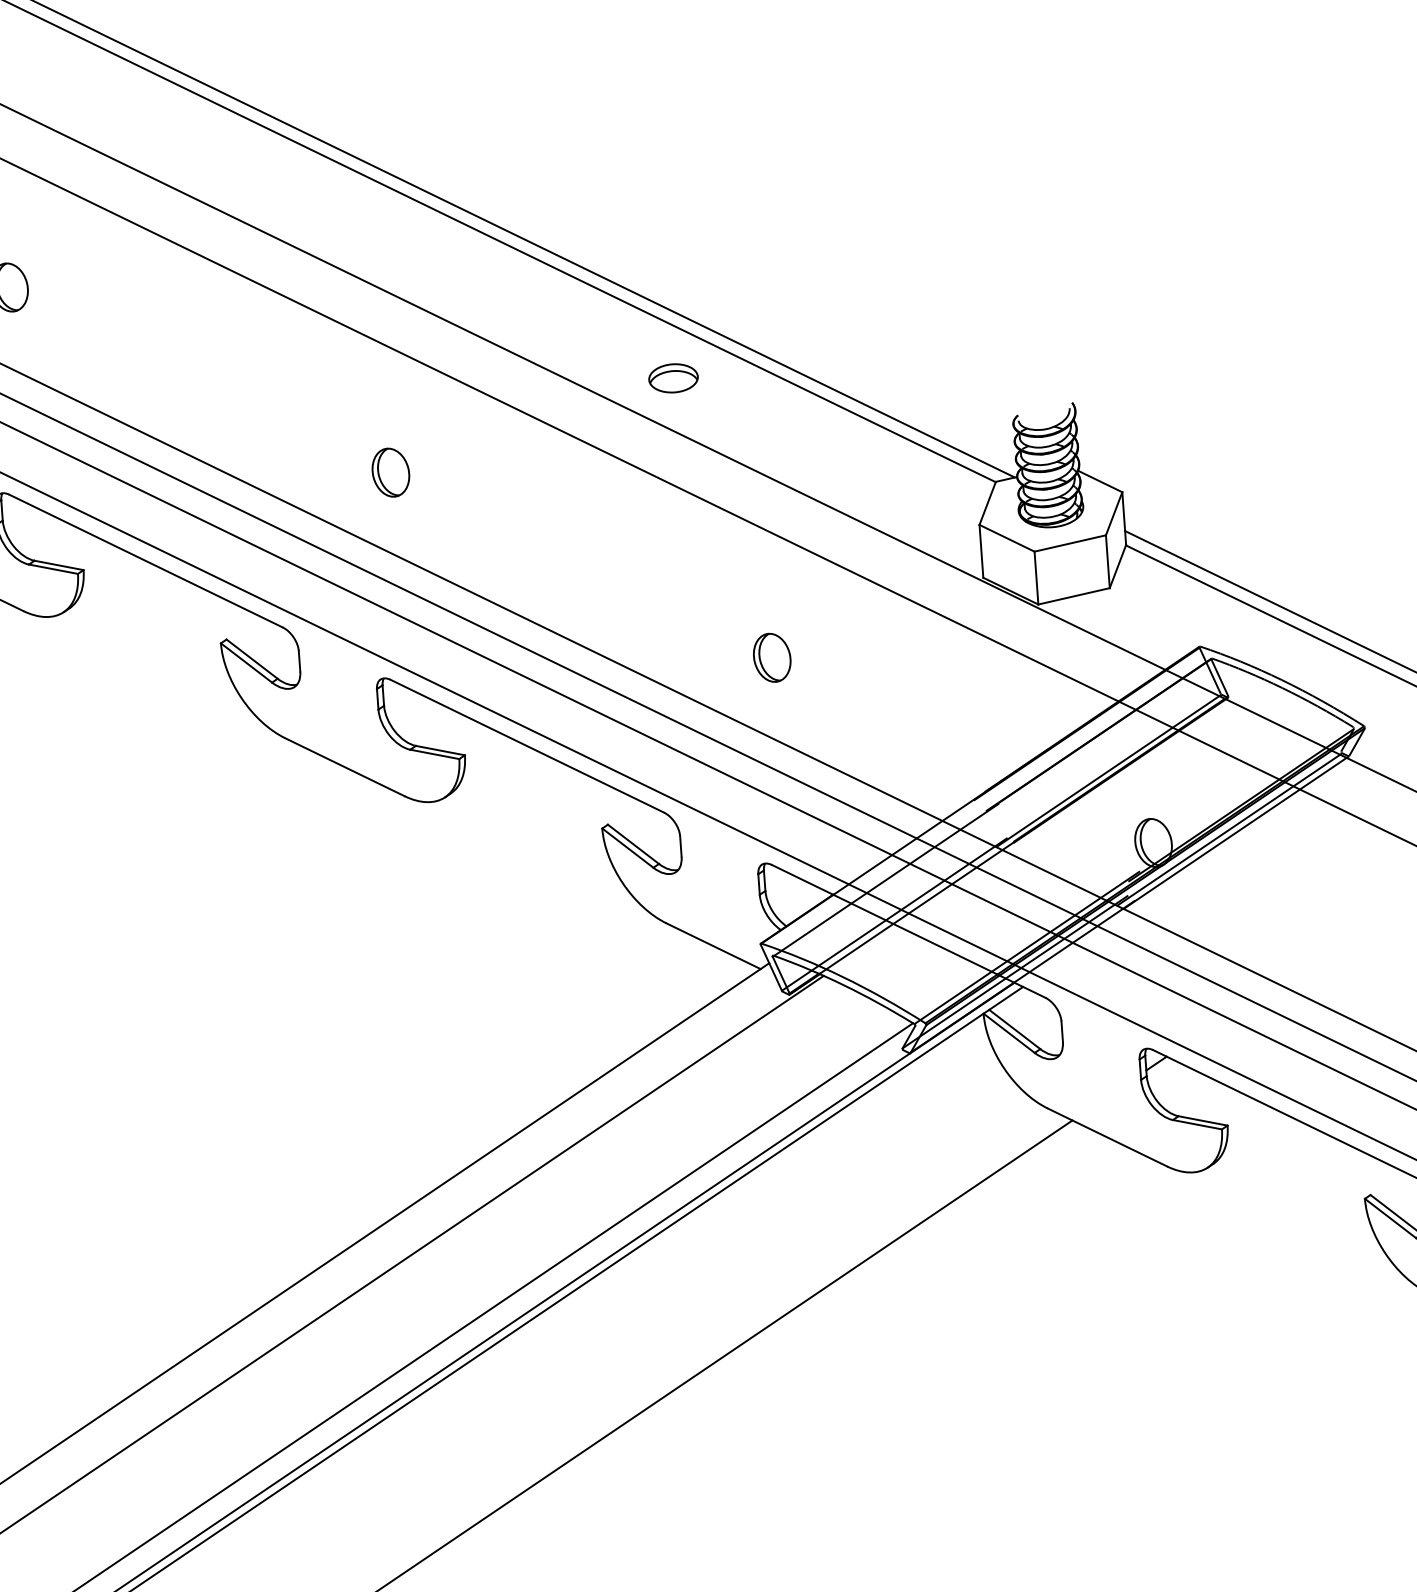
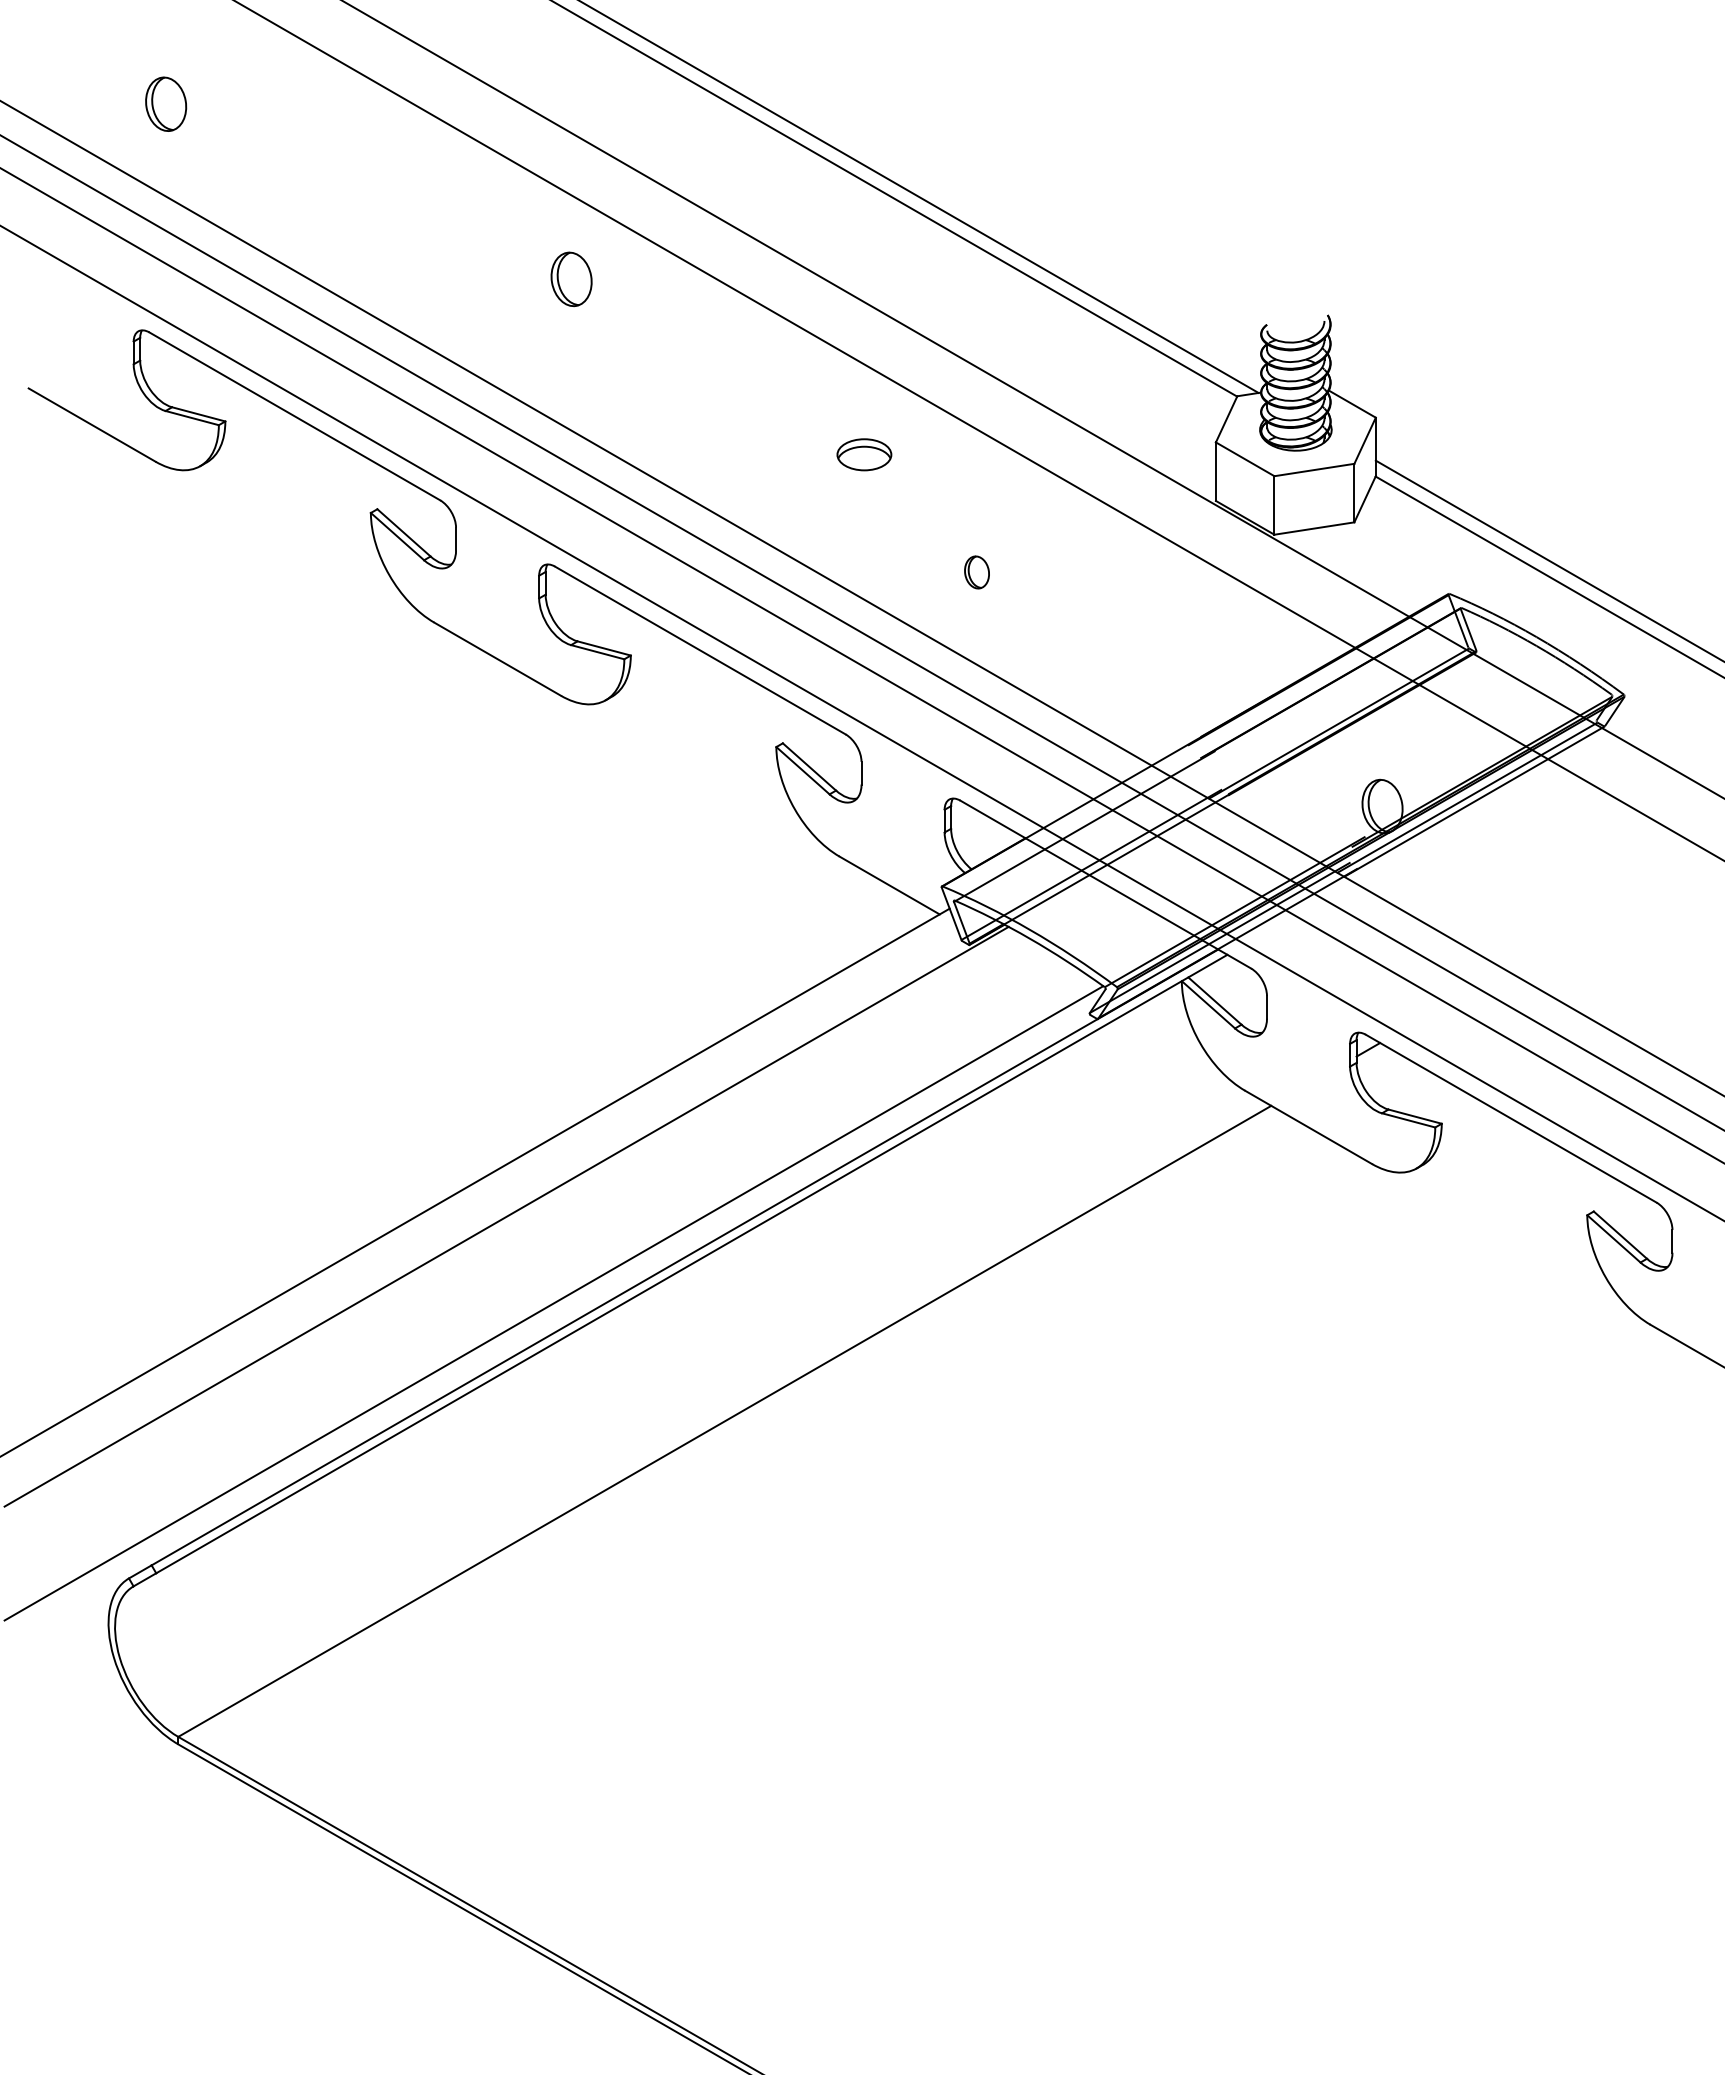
part: (673, 378) -> (864, 454), moved
part: (390, 472) -> (571, 279), moved
part: (771, 657) -> (976, 572), size x0.6

